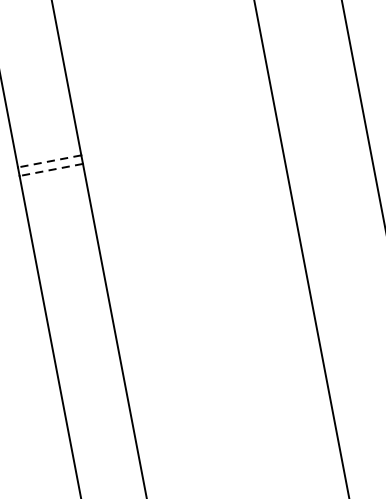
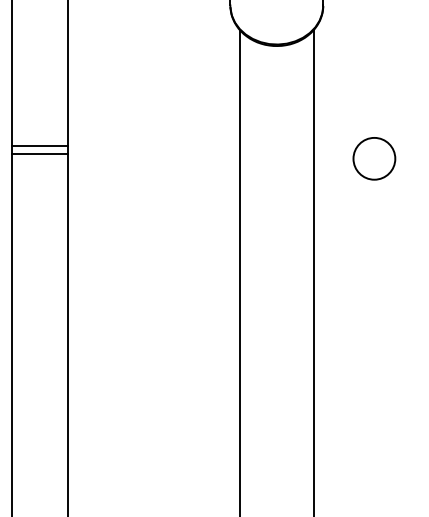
line: (49, 160) -> (39, 145), dashed -> solid
line: (50, 170) -> (39, 153), dashed -> solid

